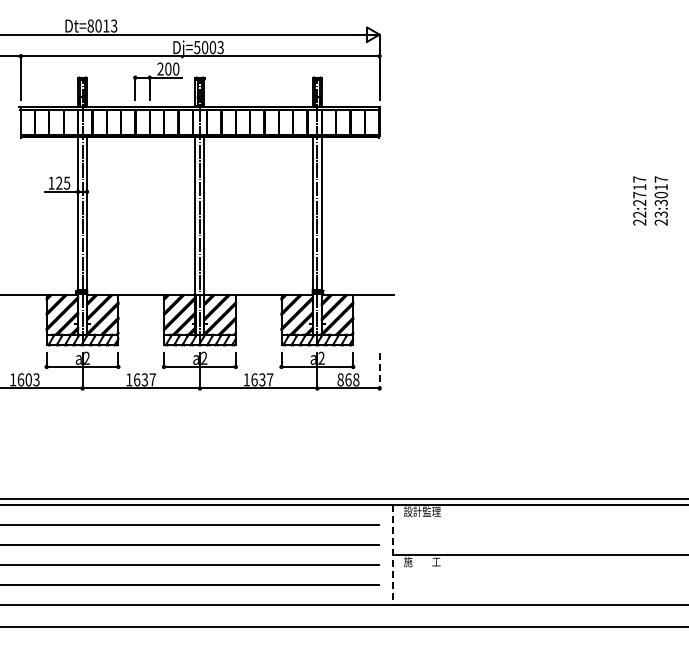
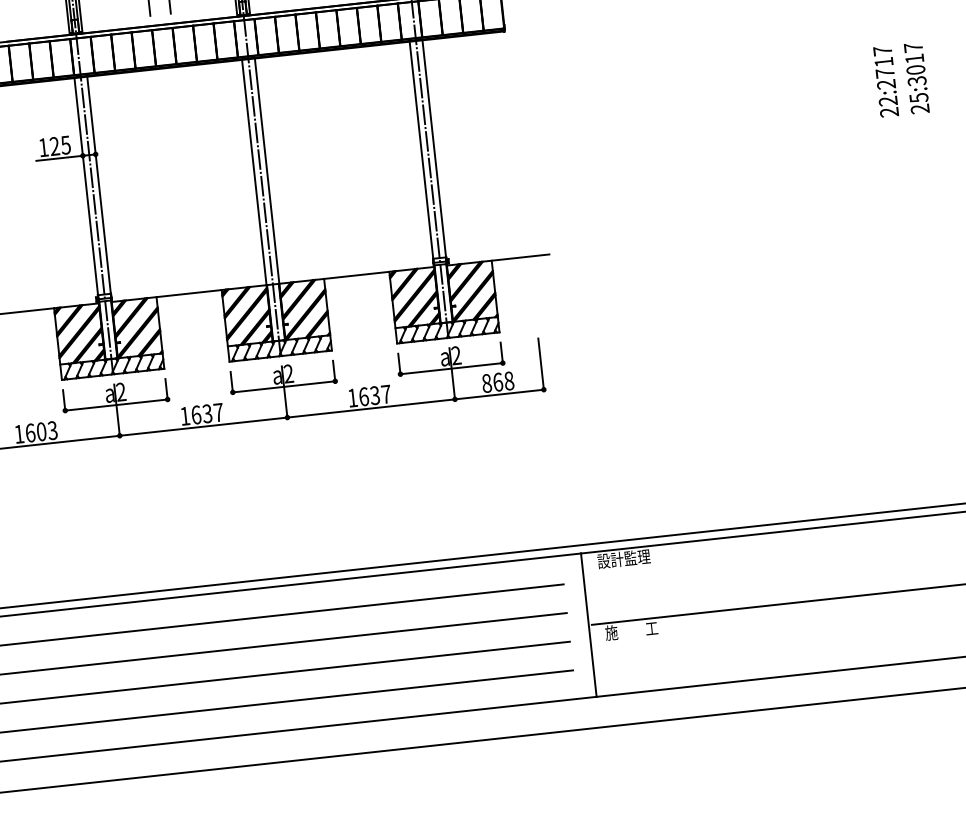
text: (660, 214) -> (917, 97), 23:3017 -> 25:3017
line: (379, 370) -> (540, 364), dashed -> solid
line: (393, 555) -> (589, 625), dashed -> solid

